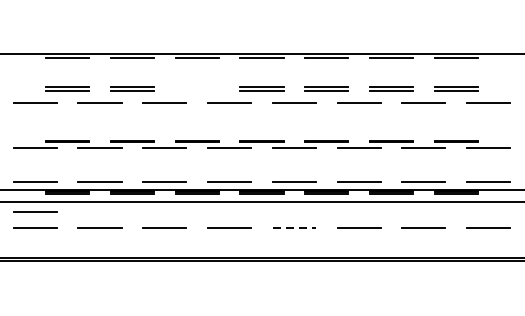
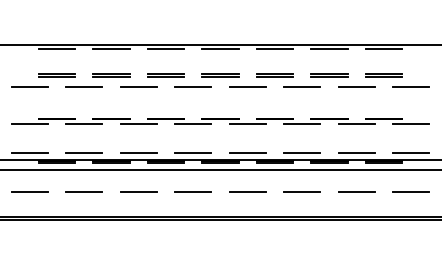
line: (196, 88) -> (165, 74), added
line: (34, 212) -> (29, 178), removed
line: (295, 227) -> (248, 191), dashed -> solid

